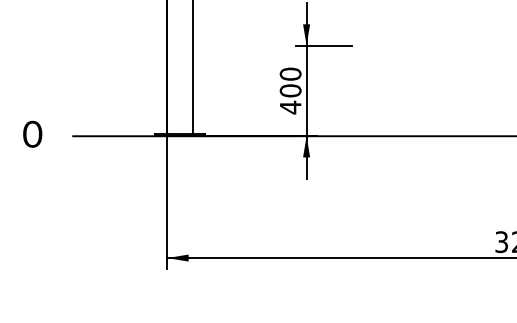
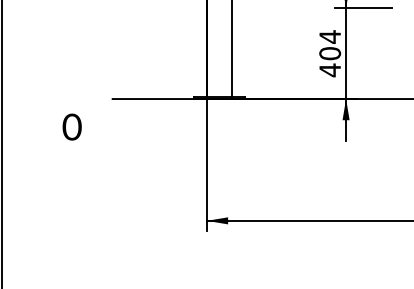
text: (290, 74) -> (329, 37), 400 -> 404
text: (32, 133) -> (71, 126), moved

